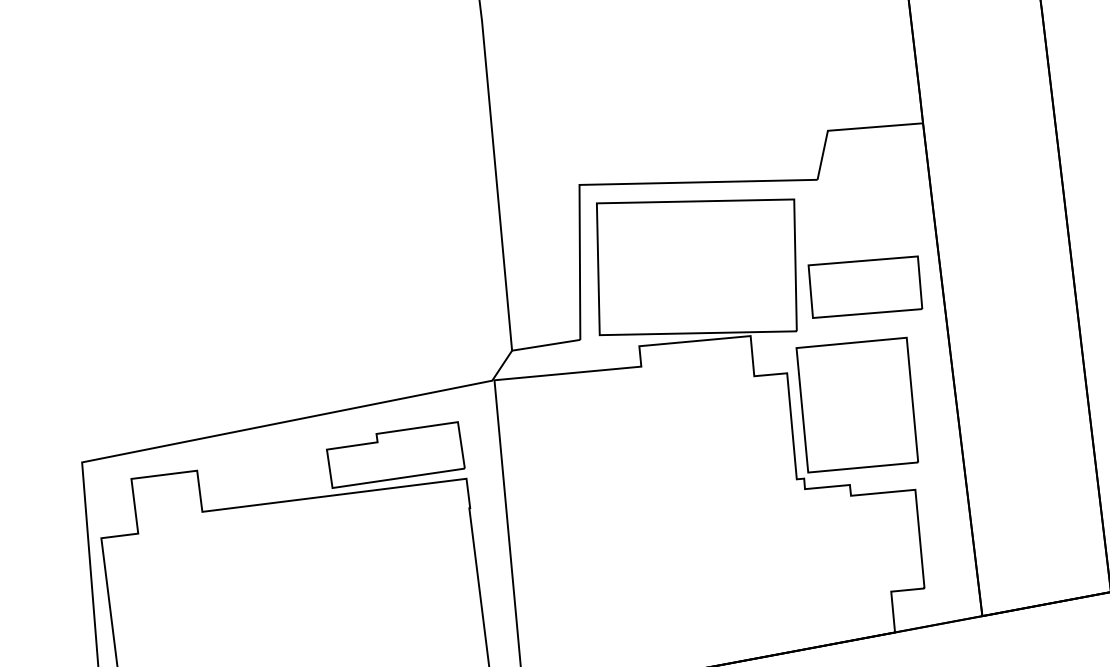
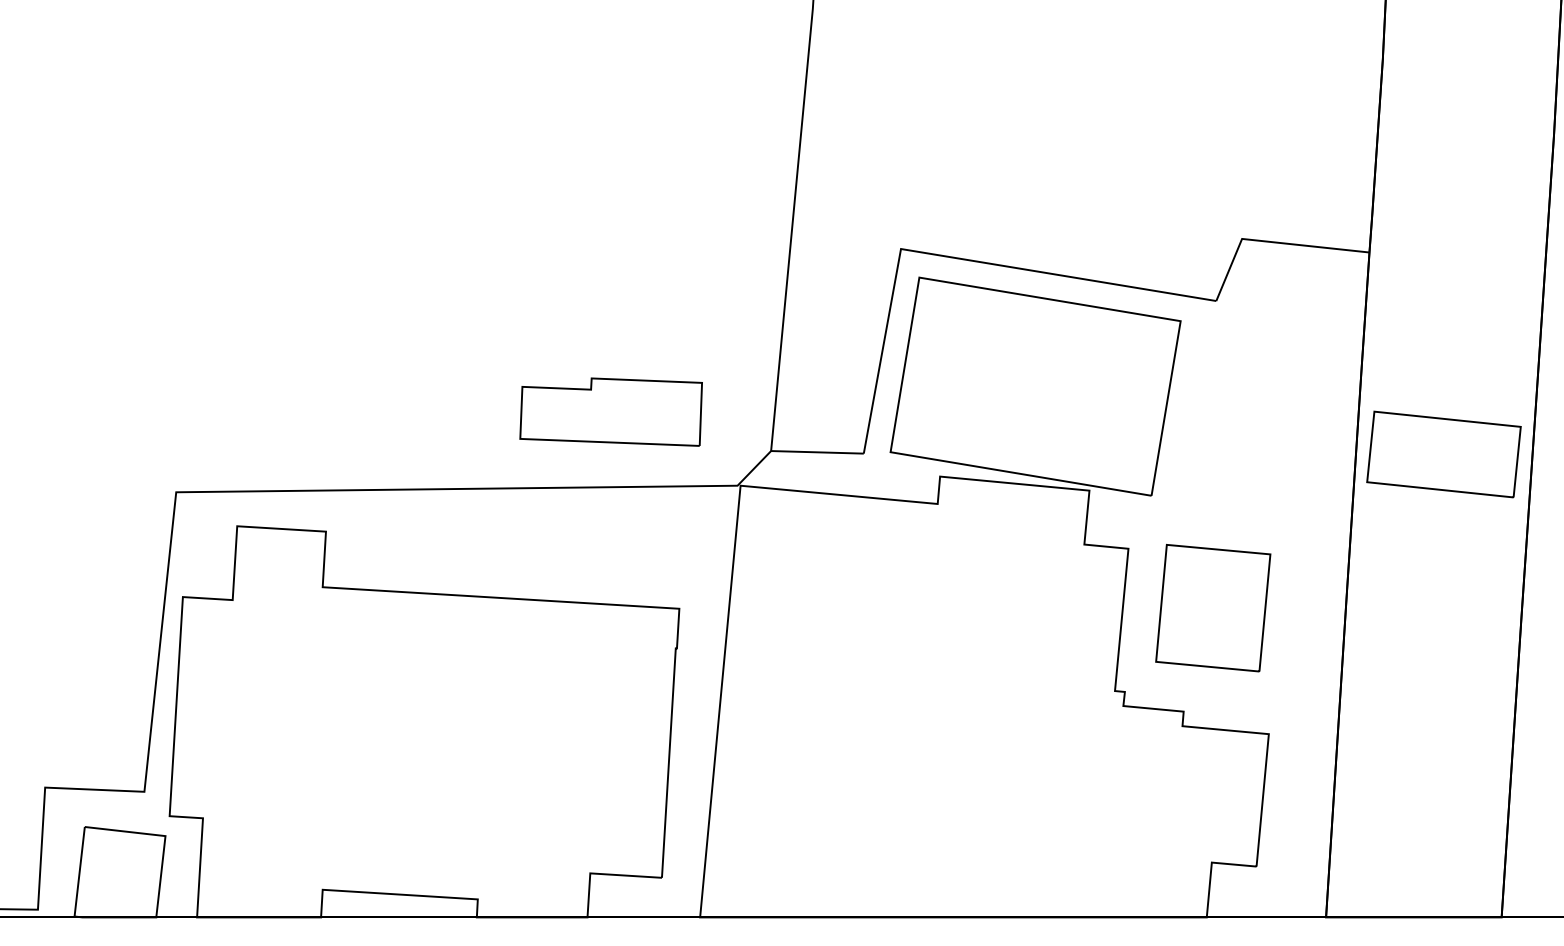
part: (865, 287) -> (1443, 454), moved
part: (856, 404) -> (1212, 607), size x0.7
part: (394, 455) -> (610, 411), moved

